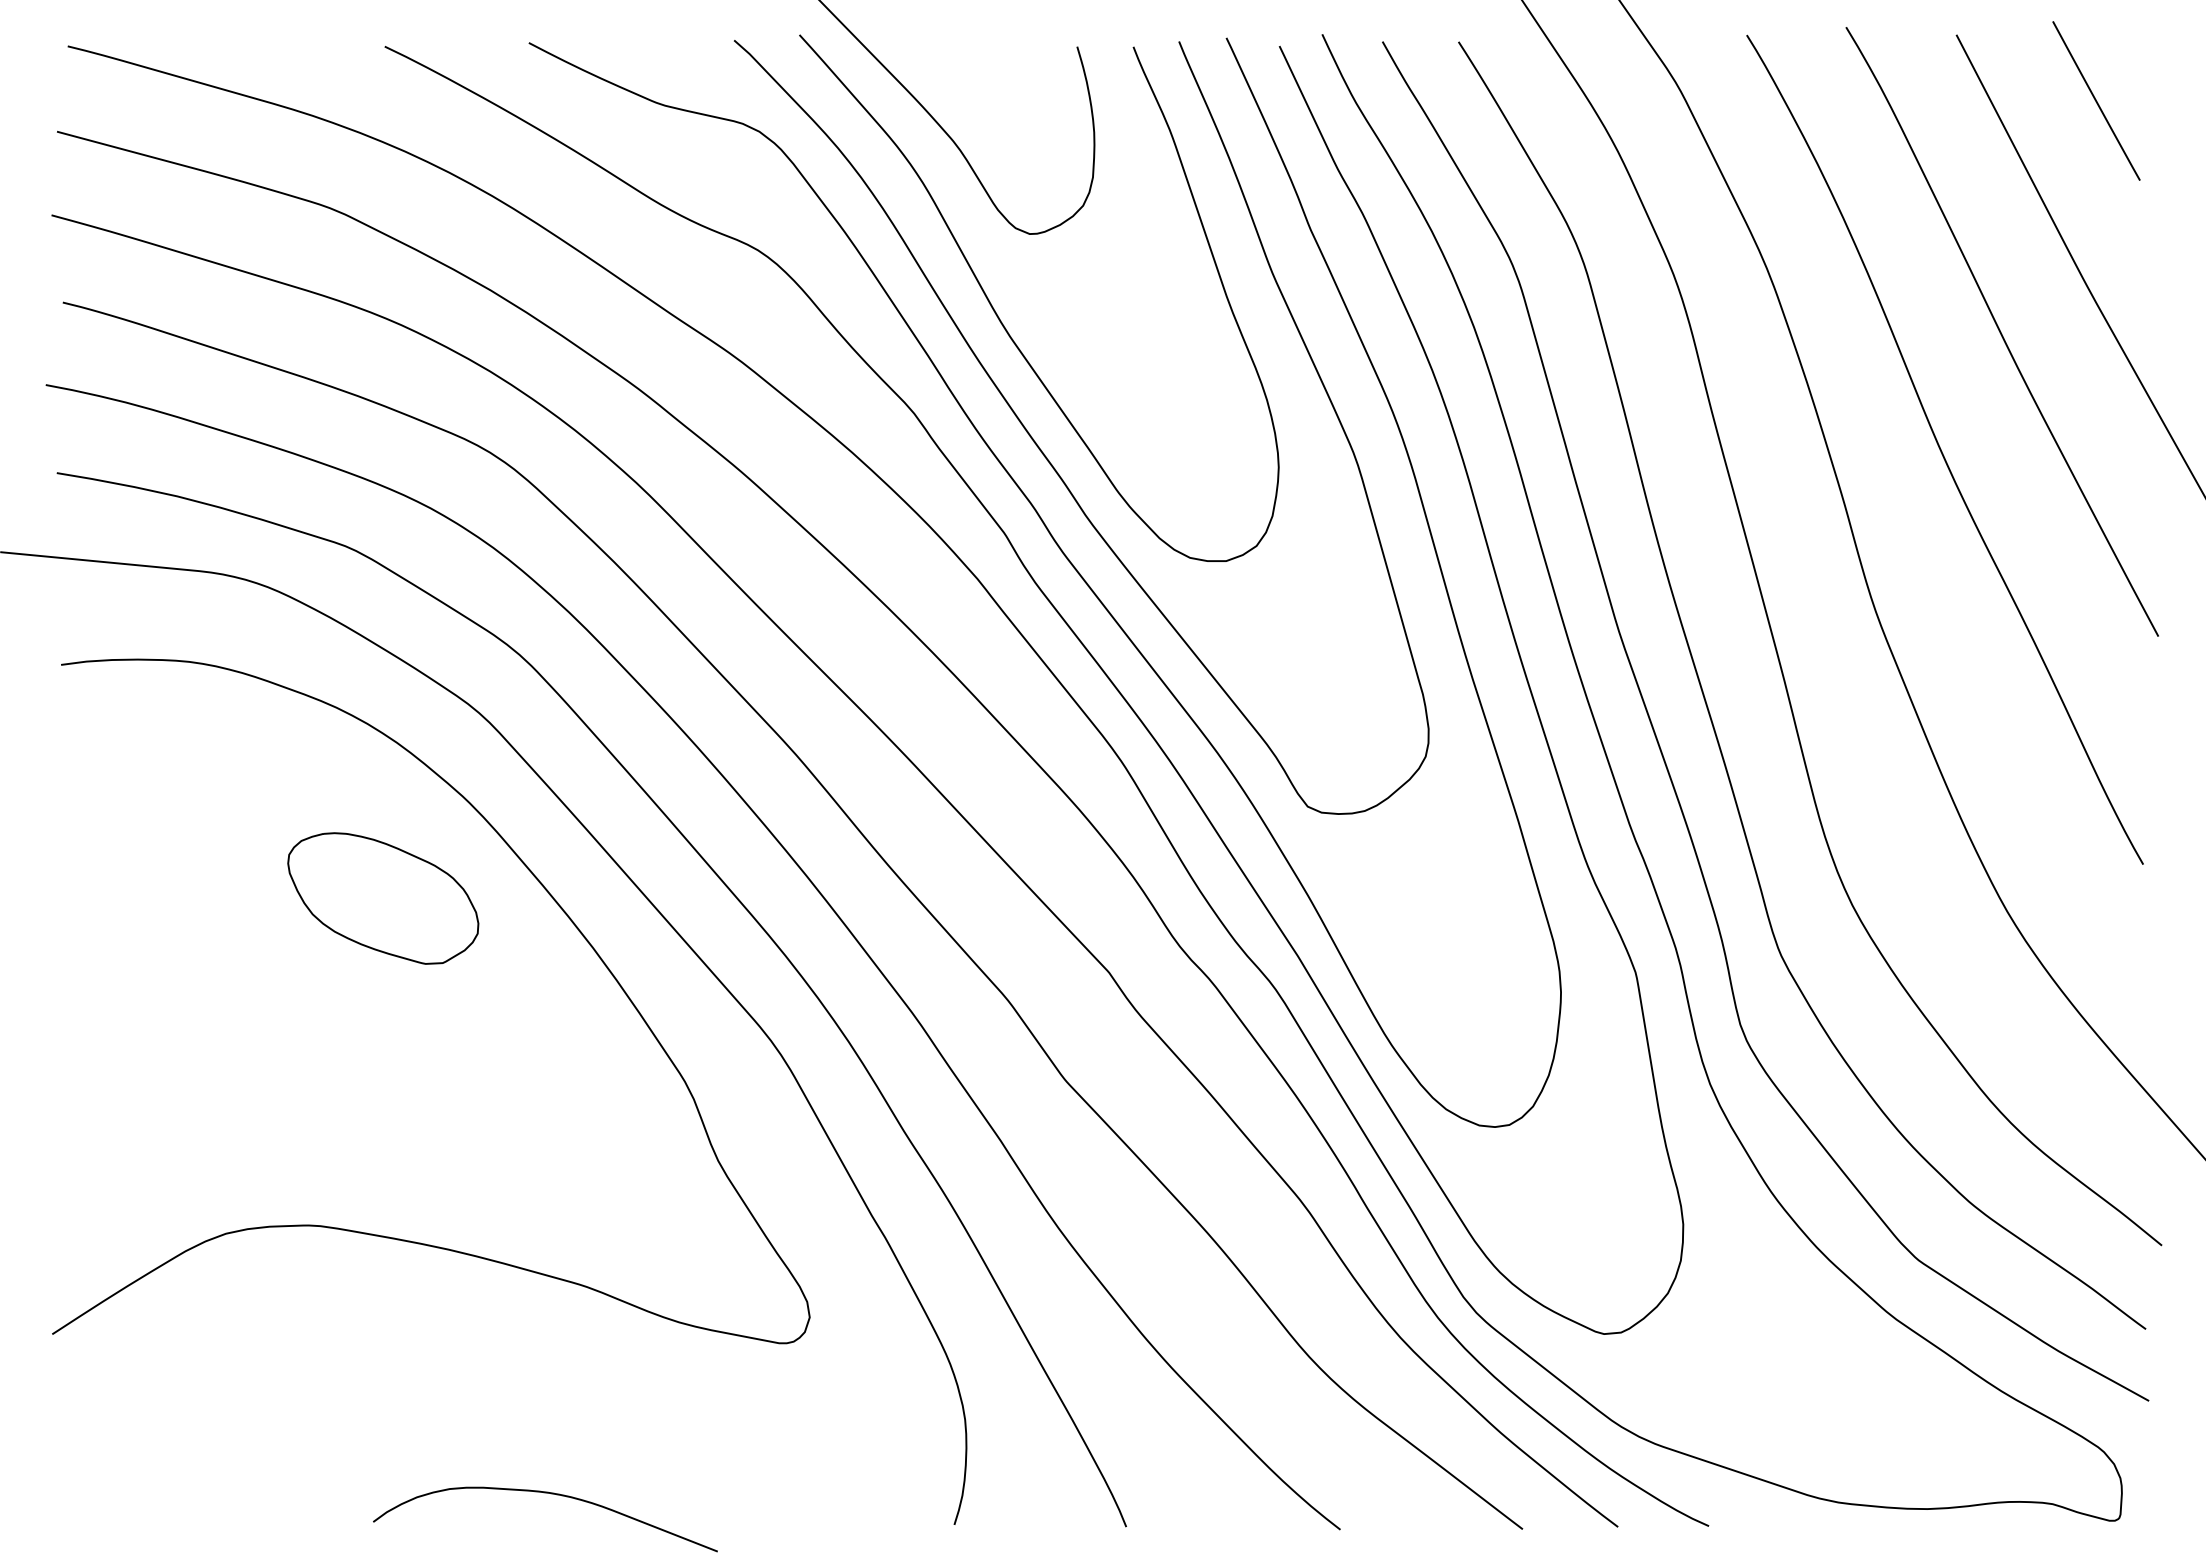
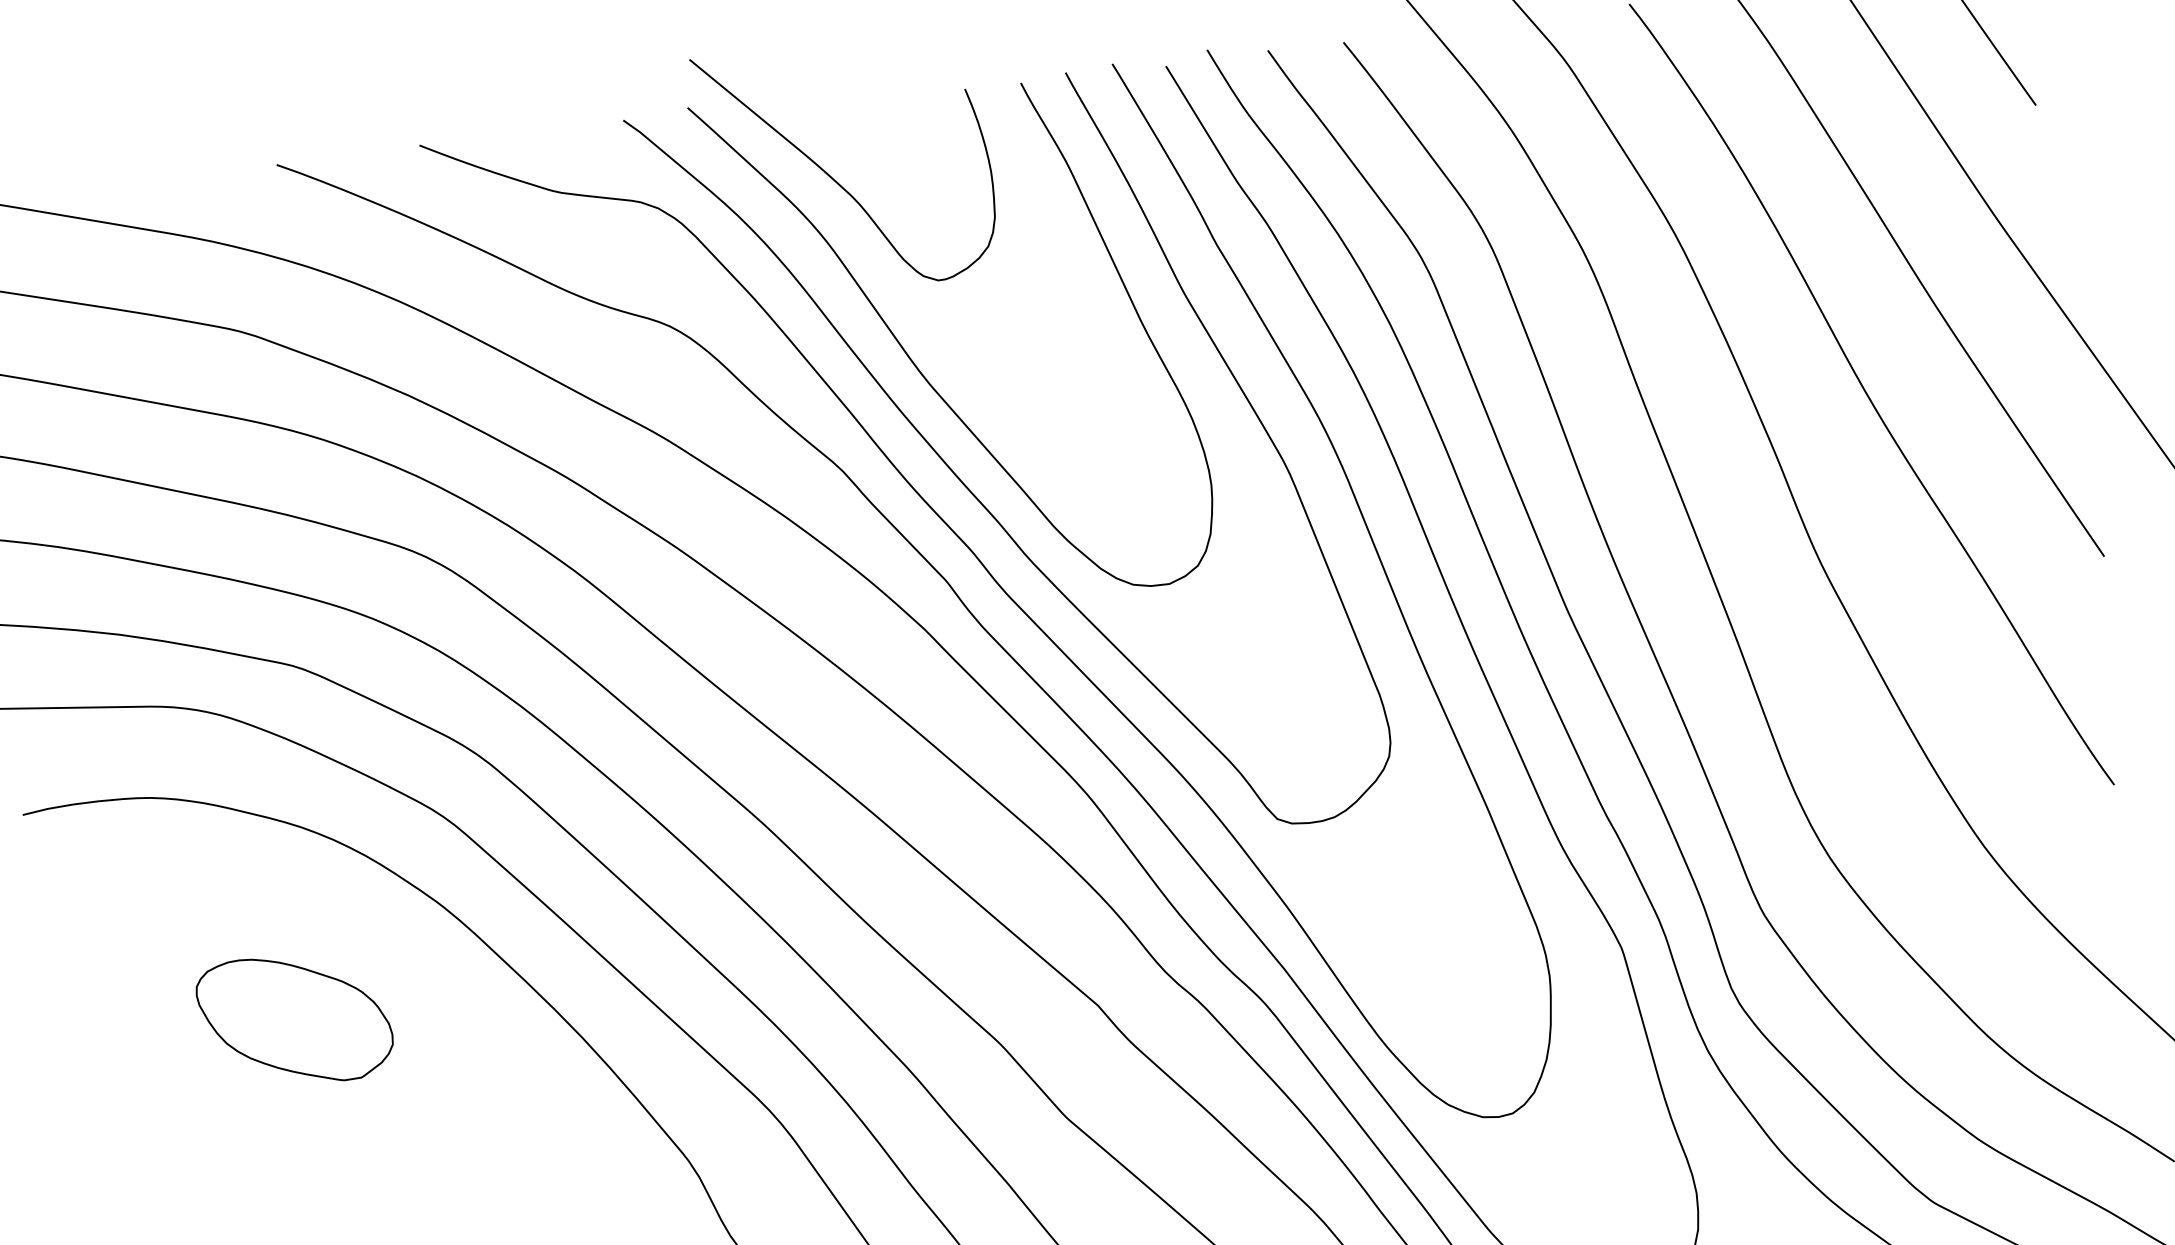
part: (383, 898) -> (295, 1019), moved

